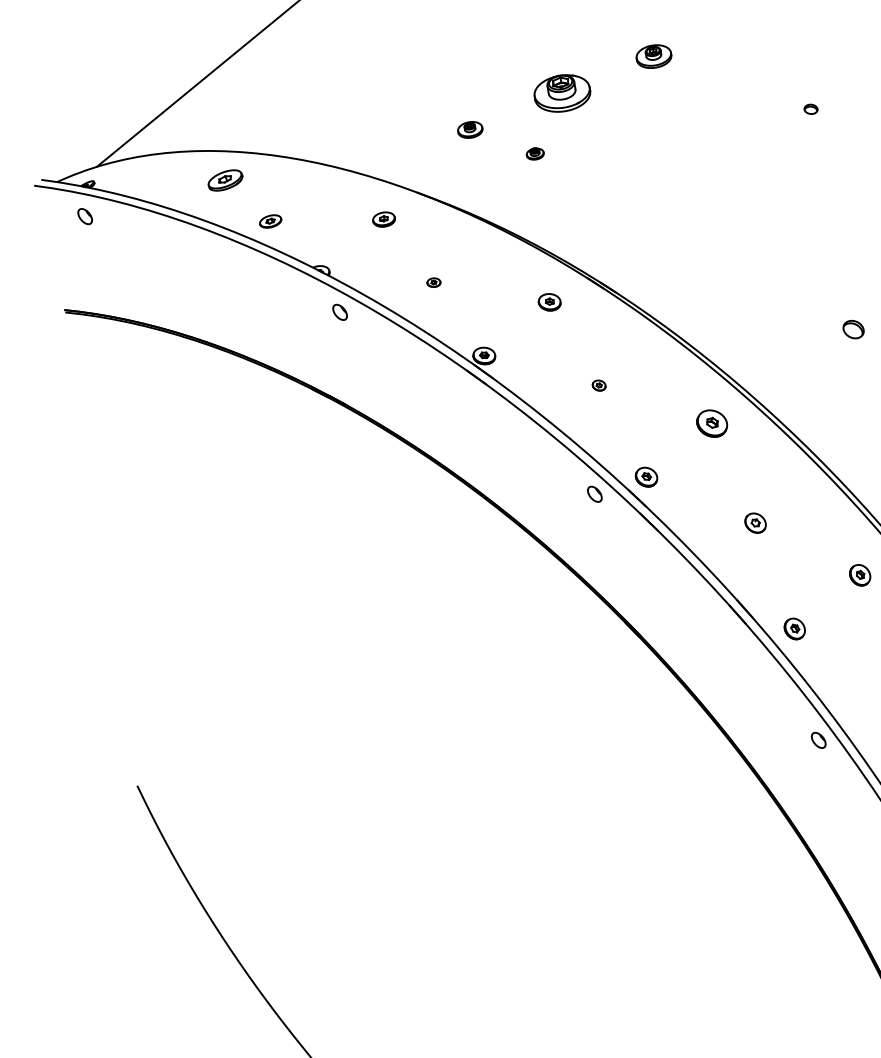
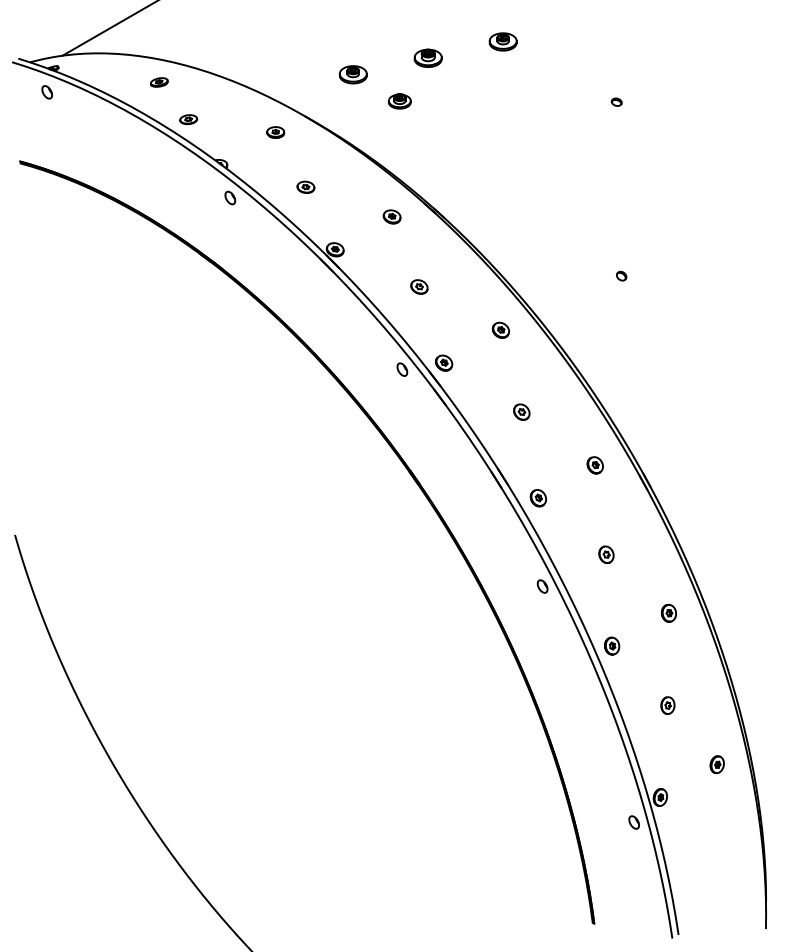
part: (561, 92) -> (427, 57), size x0.62
part: (469, 129) -> (352, 74), size x1.43
part: (534, 154) -> (399, 101), size x1.67
part: (225, 180) -> (159, 82), size x0.62
part: (433, 281) -> (305, 186), size x1.67
part: (853, 328) -> (621, 275), size x0.62
part: (599, 384) -> (419, 286), size x1.67
part: (711, 422) -> (500, 329), size x0.71

